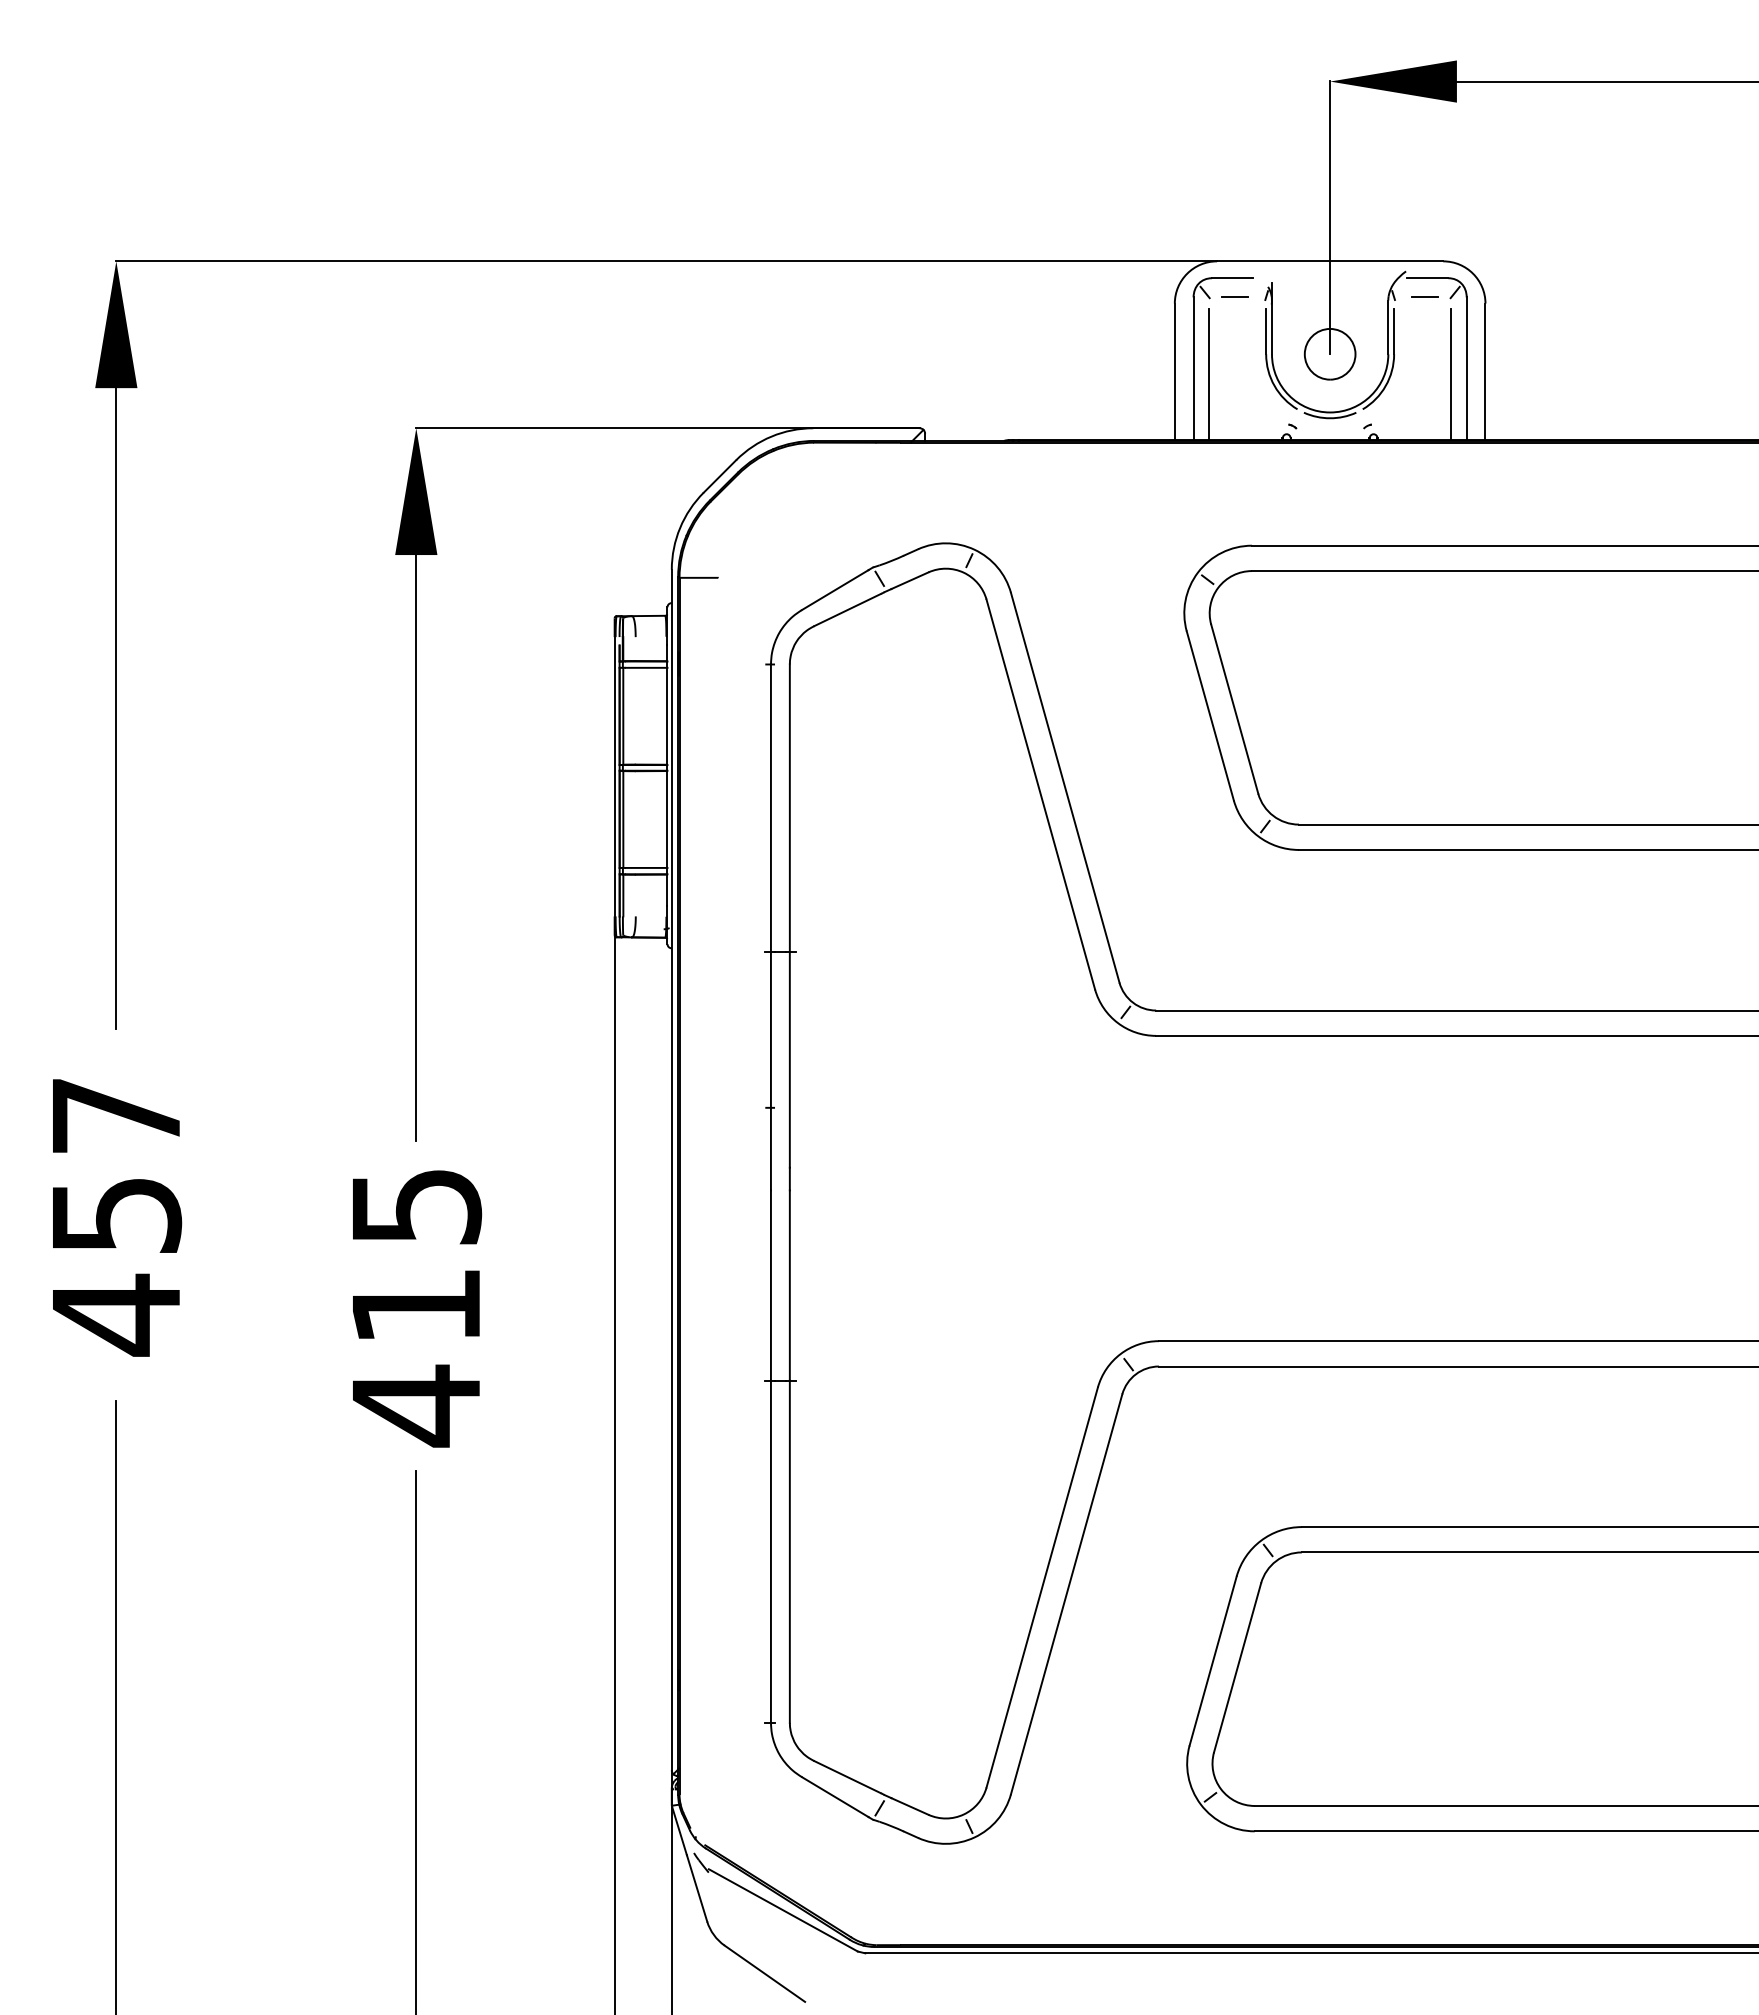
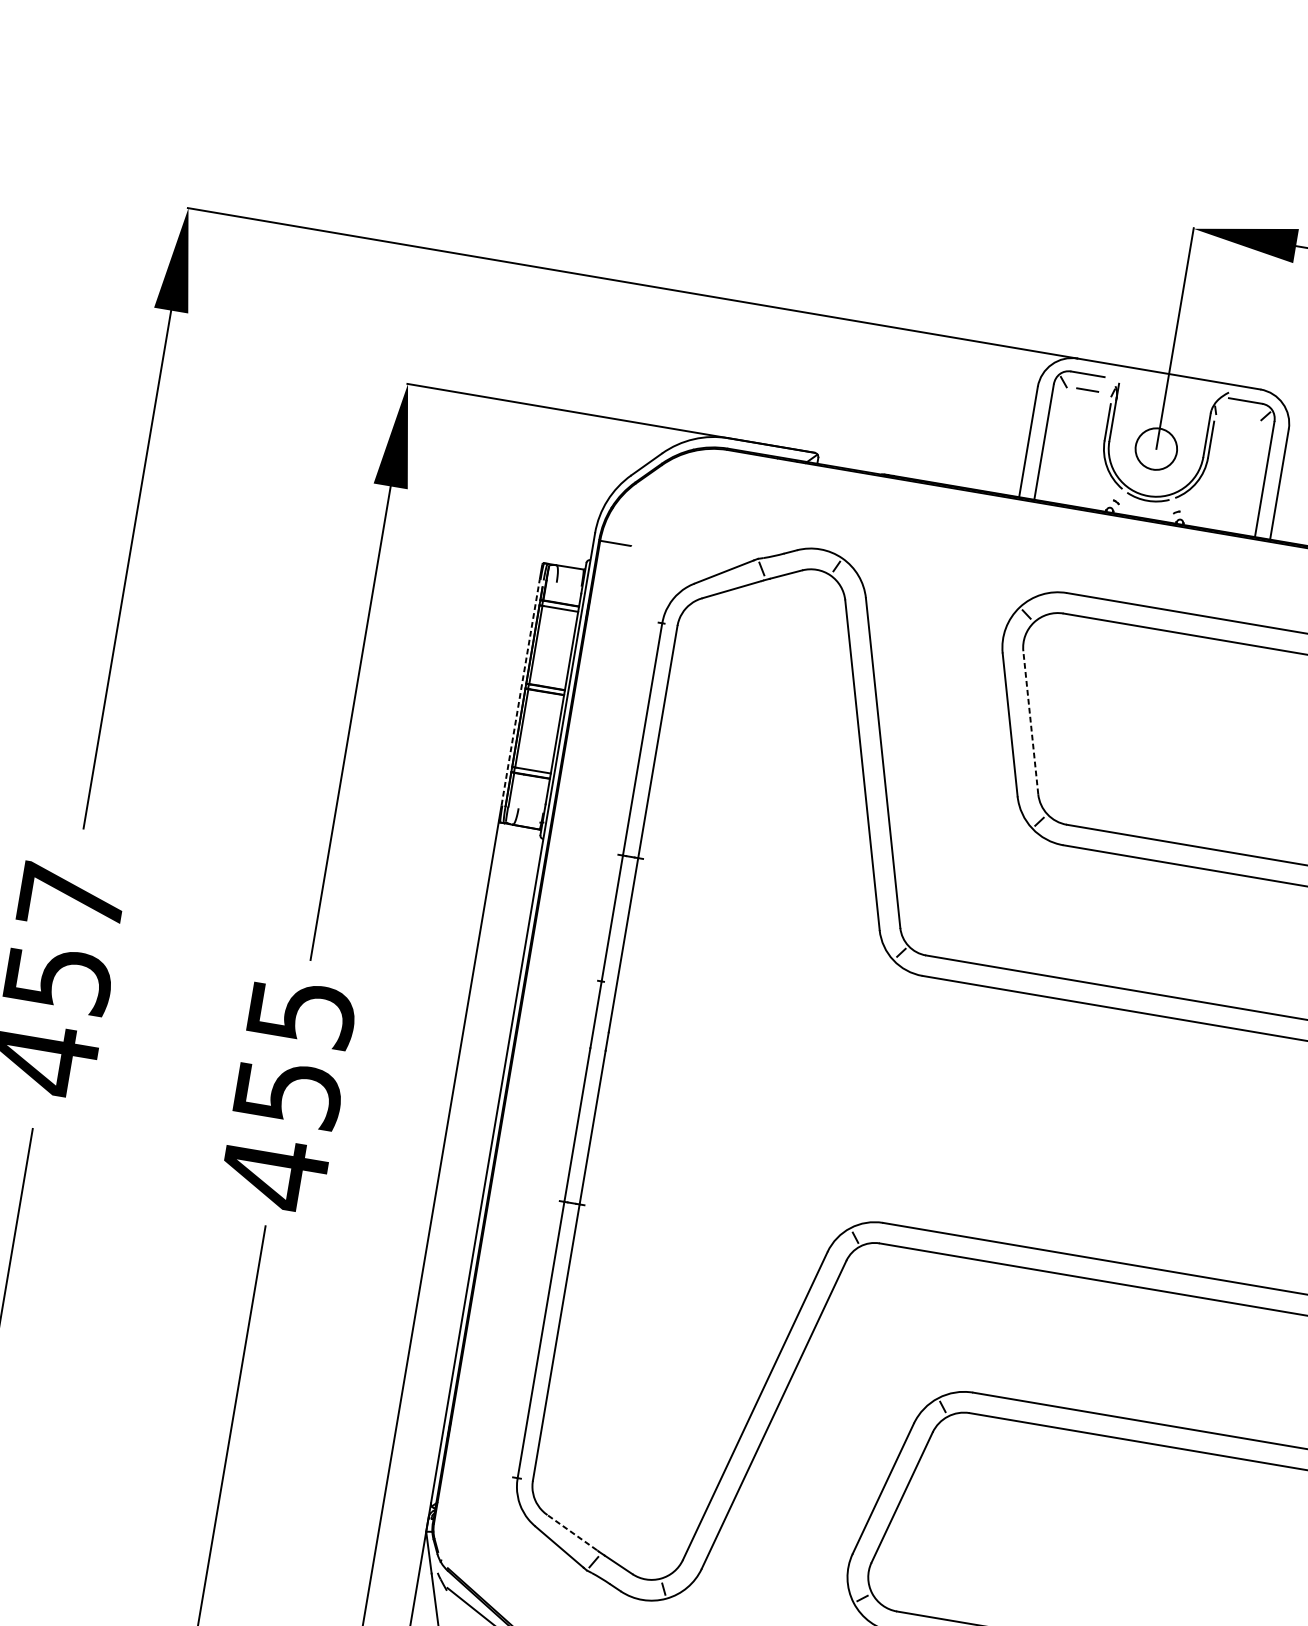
line: (1424, 297) -> (1240, 416), removed
line: (1208, 374) -> (1055, 448), removed
line: (1451, 374) -> (1251, 482), removed
line: (1234, 709) -> (1030, 722), solid -> dashed
line: (614, 776) -> (520, 692), solid -> dashed
text: (417, 1306) -> (289, 1093), 415 -> 455
line: (847, 1777) -> (572, 1532), solid -> dashed

